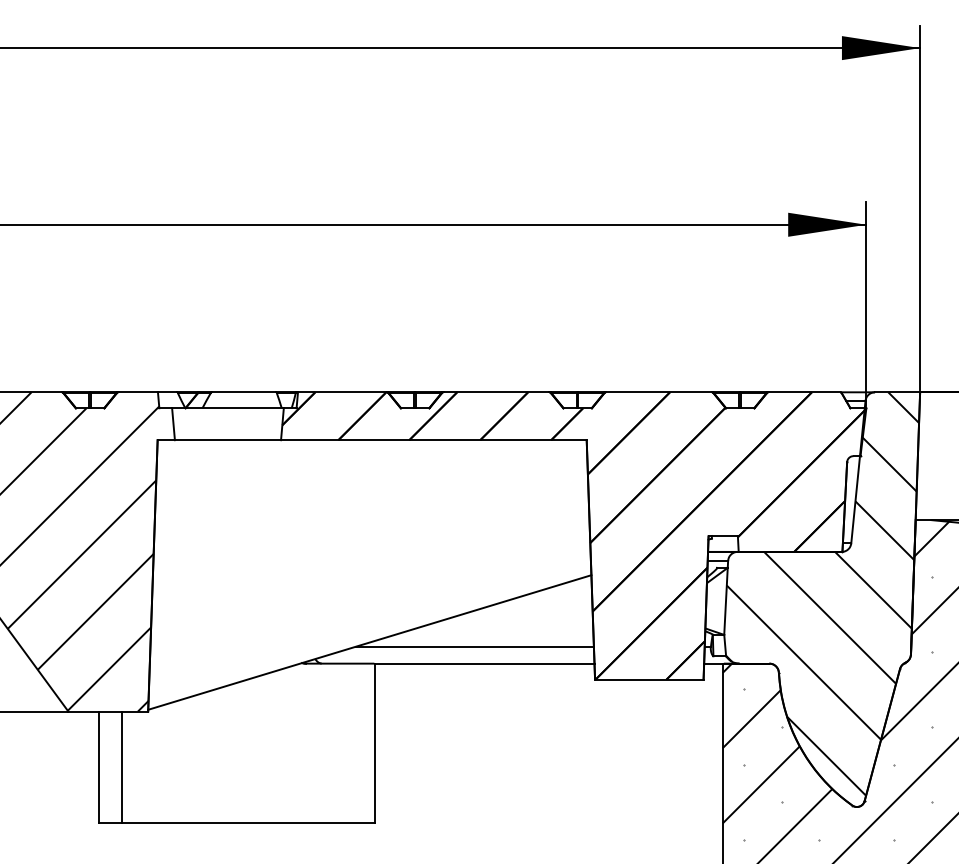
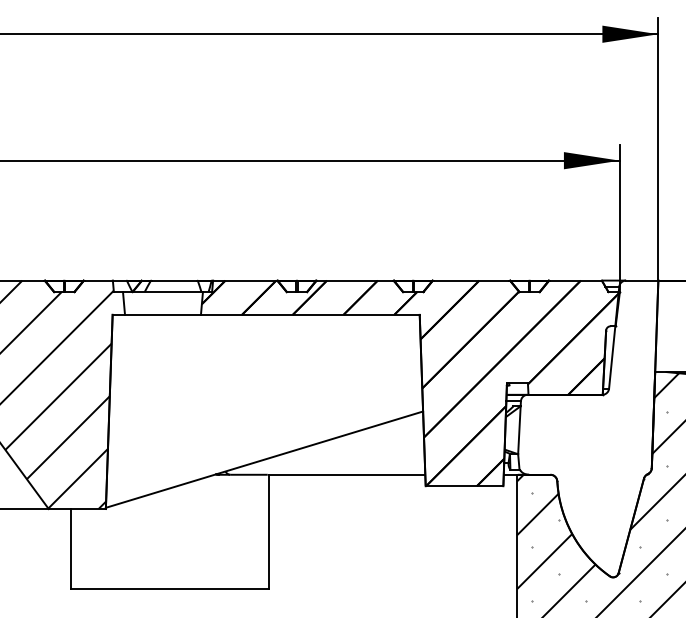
hatch: (822, 593) -> (588, 424), removed
line: (474, 646) -> (339, 462), removed
line: (121, 767) -> (86, 549), removed

